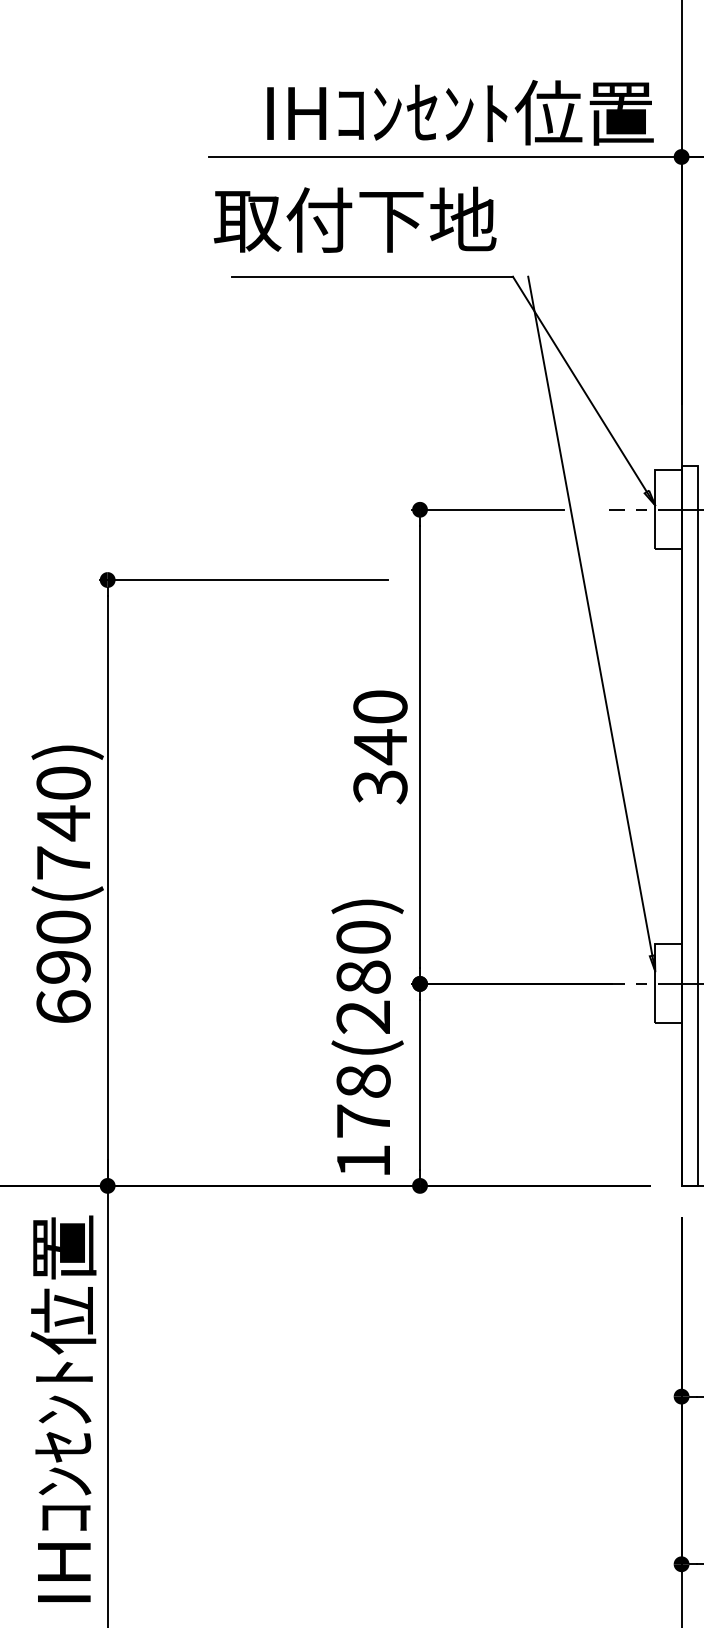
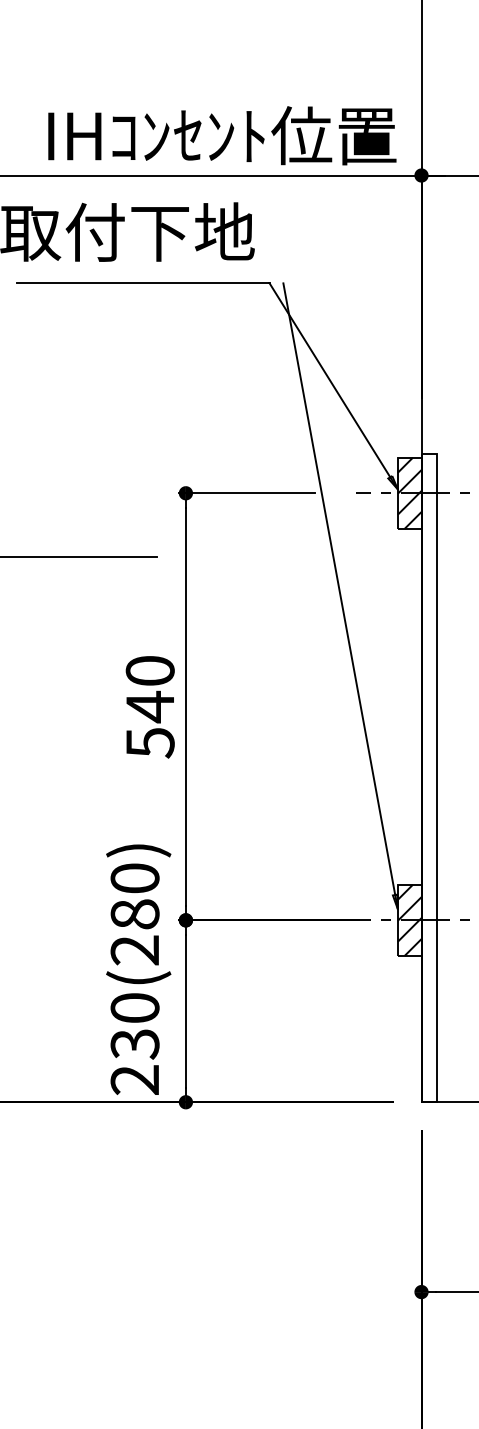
hatch: (668, 509) -> (409, 493), added
text: (380, 787) -> (150, 743), 340 -> 540
hatch: (668, 983) -> (409, 919), added
text: (363, 1120) -> (135, 1043), 178(280) -> 230(280)

